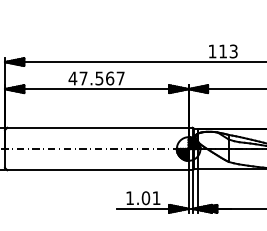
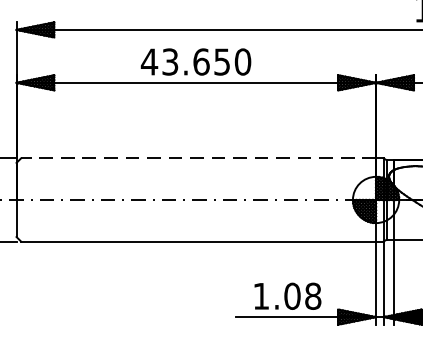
text: (101, 78) -> (205, 61), 47.567 -> 43.650
line: (98, 127) -> (199, 157), solid -> dashed
text: (156, 198) -> (313, 296), 1.01 -> 1.08

